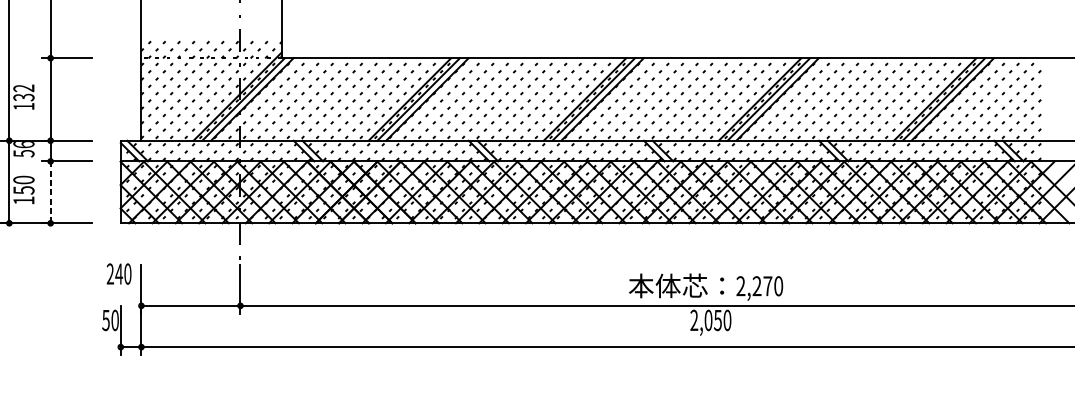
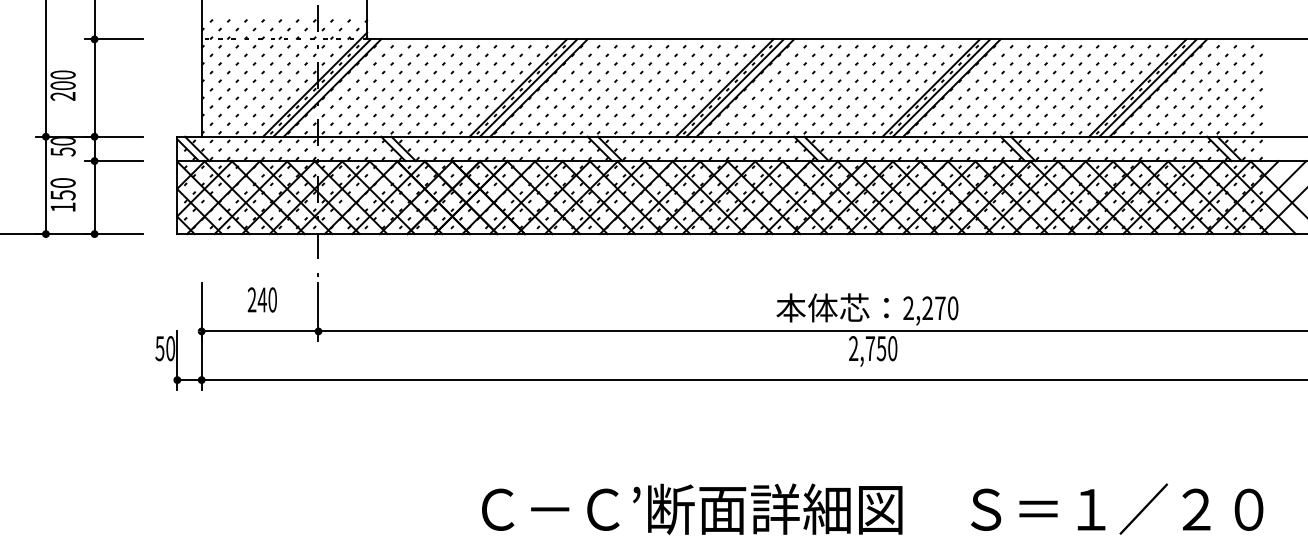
text: (23, 97) -> (62, 85), 132 -> 200
text: (23, 144) -> (62, 141), 56 -> 50
line: (50, 192) -> (94, 197), dashed -> solid
text: (118, 273) -> (261, 299), moved
text: (708, 320) -> (870, 348), 2,050 -> 2,750

